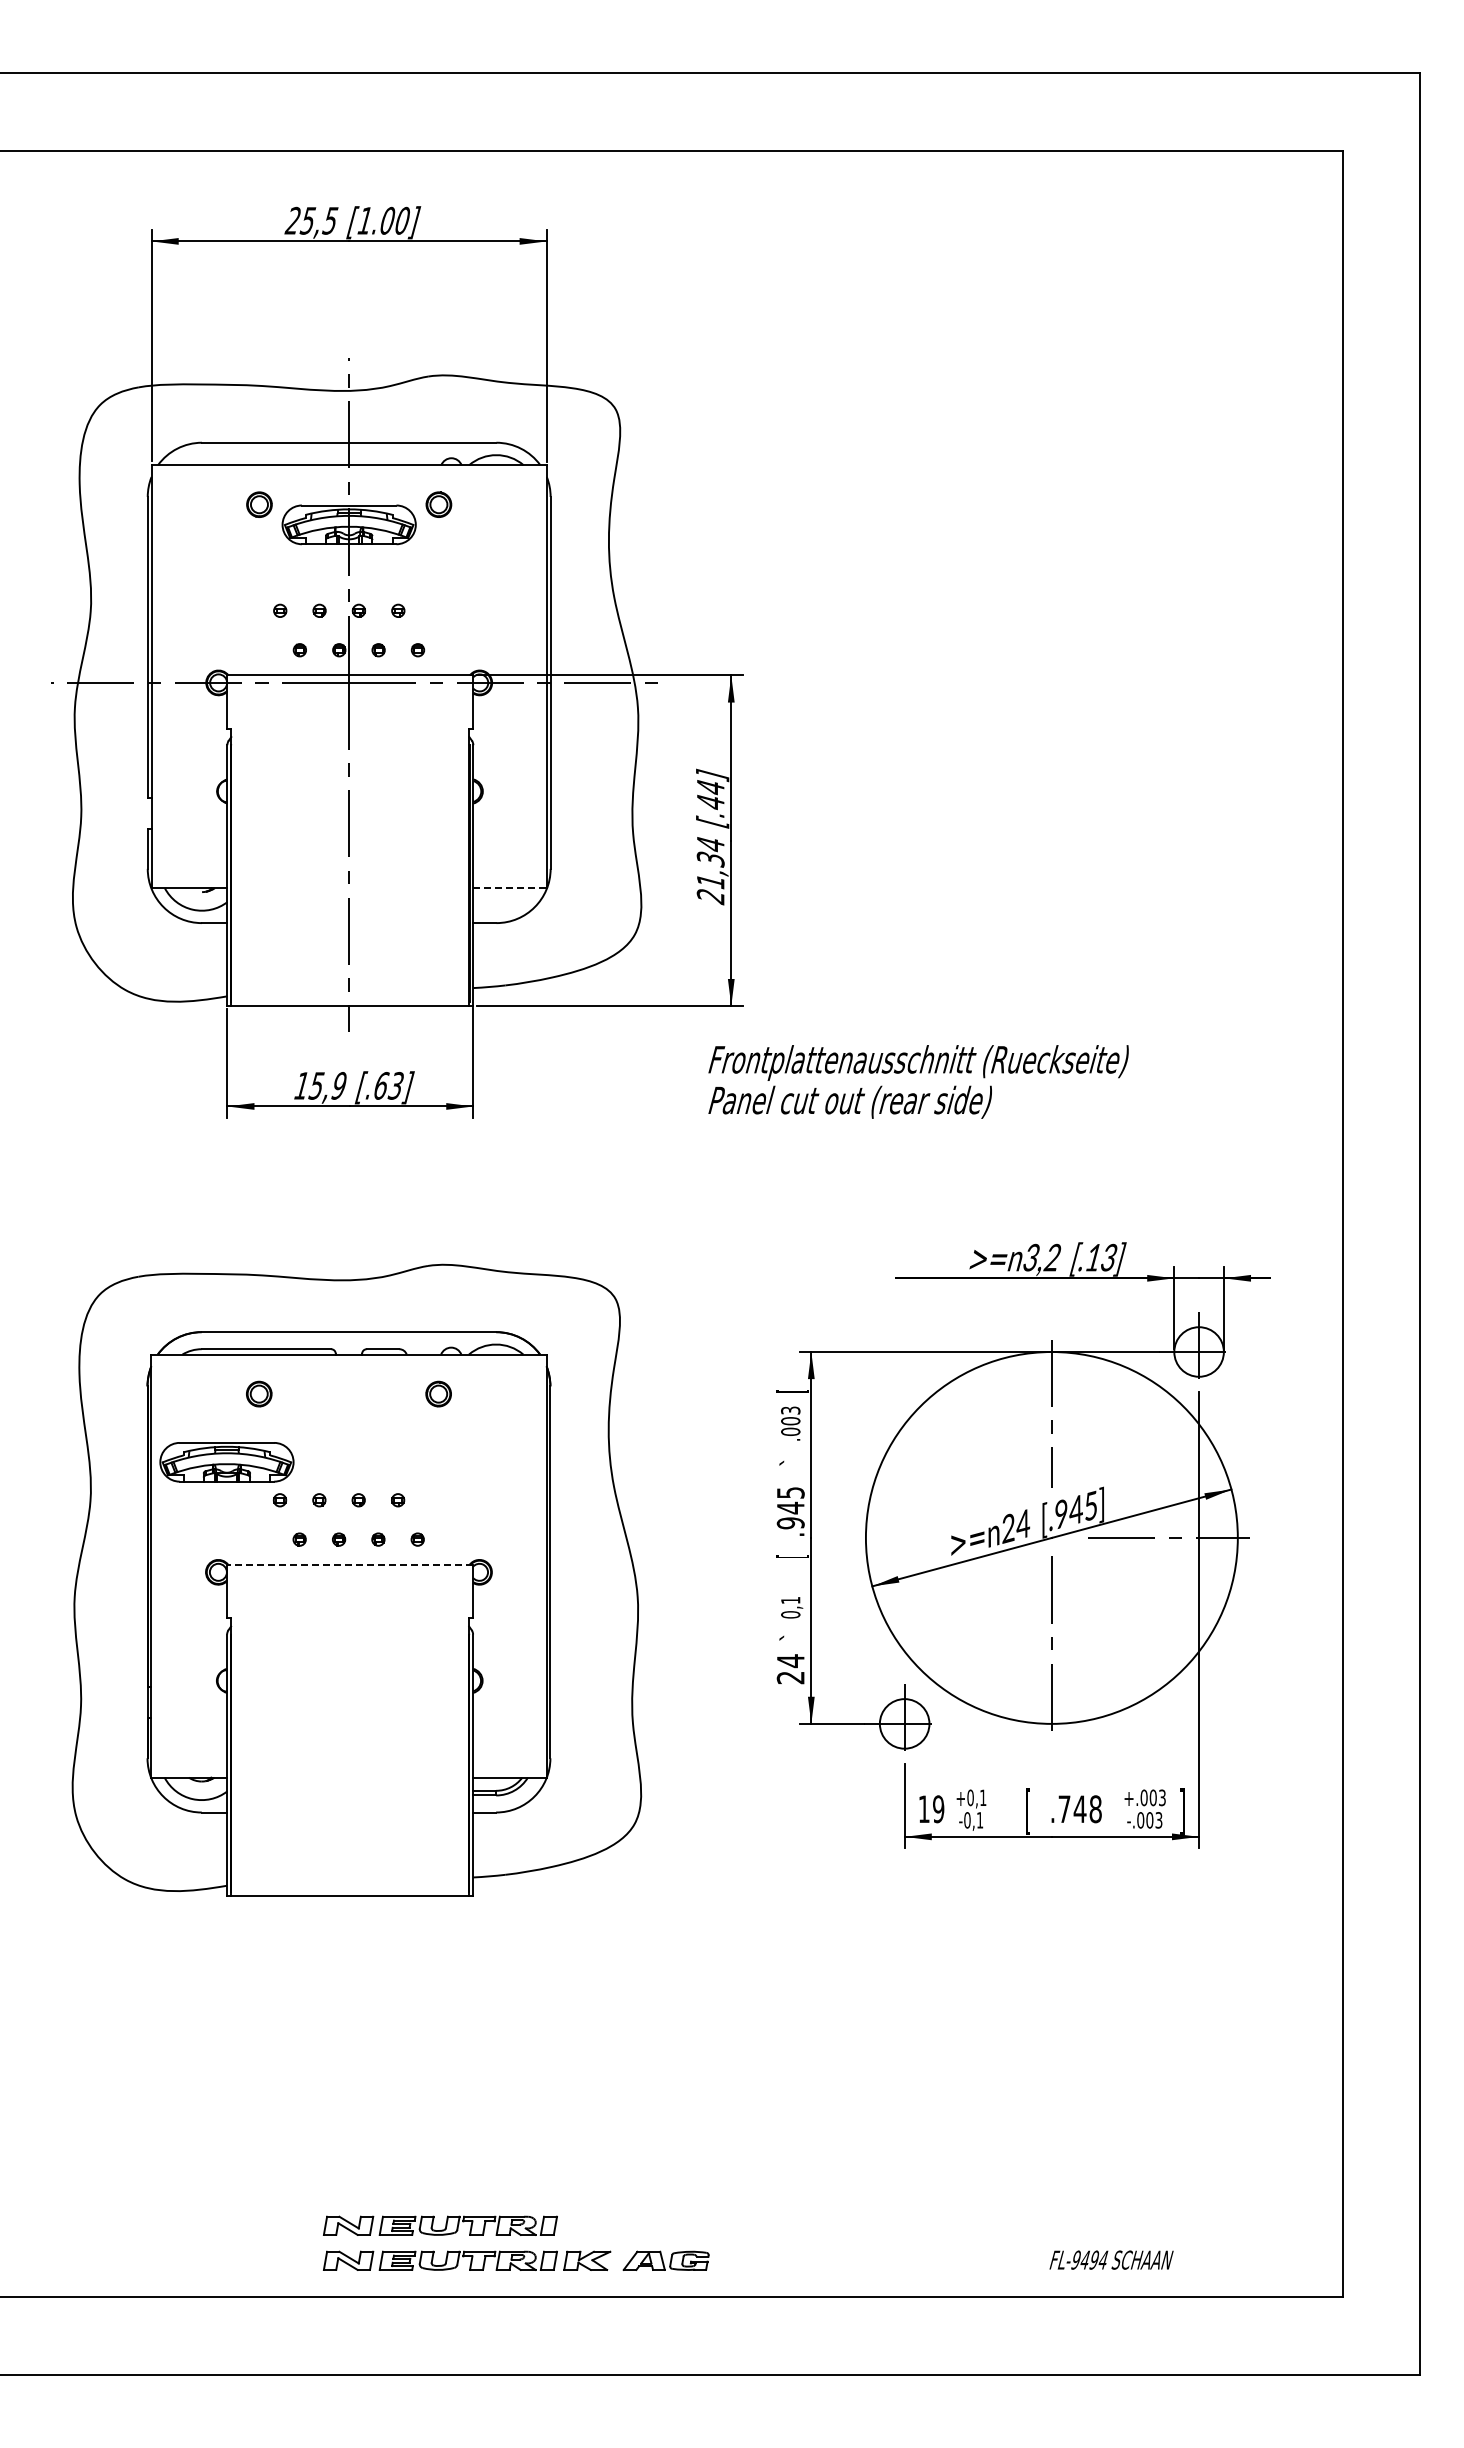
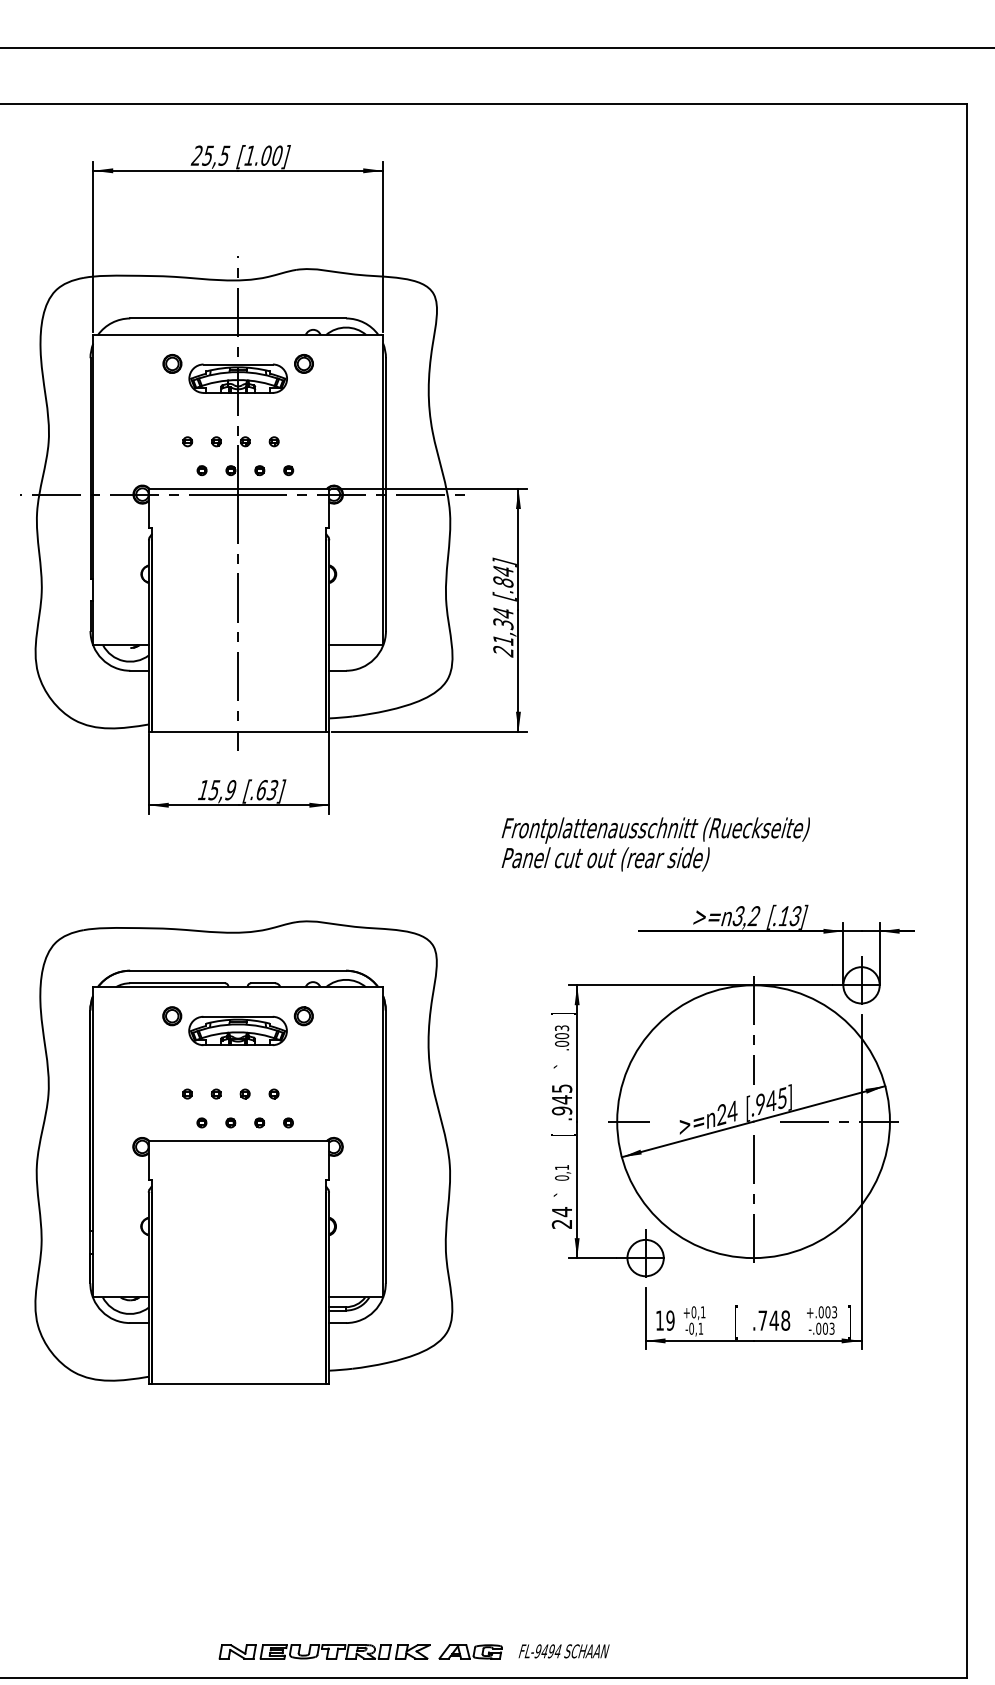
text: (710, 802) -> (503, 582), [.44] -> [.84]
line: (510, 888) -> (356, 645), dashed -> solid
text: (918, 1081) -> (655, 844), moved
text: (792, 1390) -> (563, 1013), [ -> ]
part: (226, 1462) -> (237, 1031), moved
line: (881, 1537) -> (628, 1121), added
line: (350, 1564) -> (239, 1141), dashed -> solid
part: (440, 2225) -> (305, 1625), removed
text: (1111, 2259) -> (564, 1650), moved

